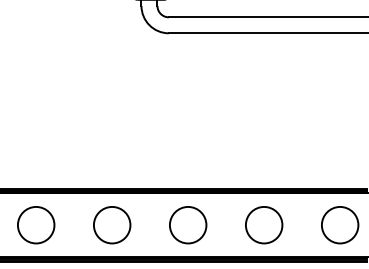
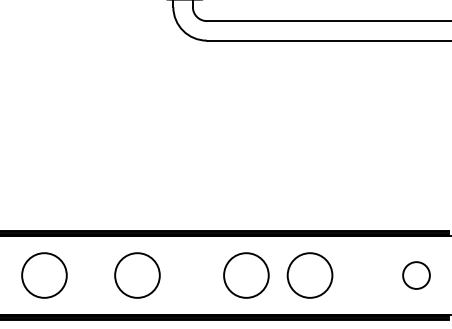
circle: (339, 224) -> (415, 274), size x0.6
circle: (188, 225) -> (246, 275), moved
circle: (264, 225) -> (310, 275), moved

